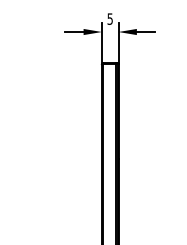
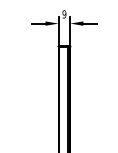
text: (109, 18) -> (63, 13), 5 -> 9

